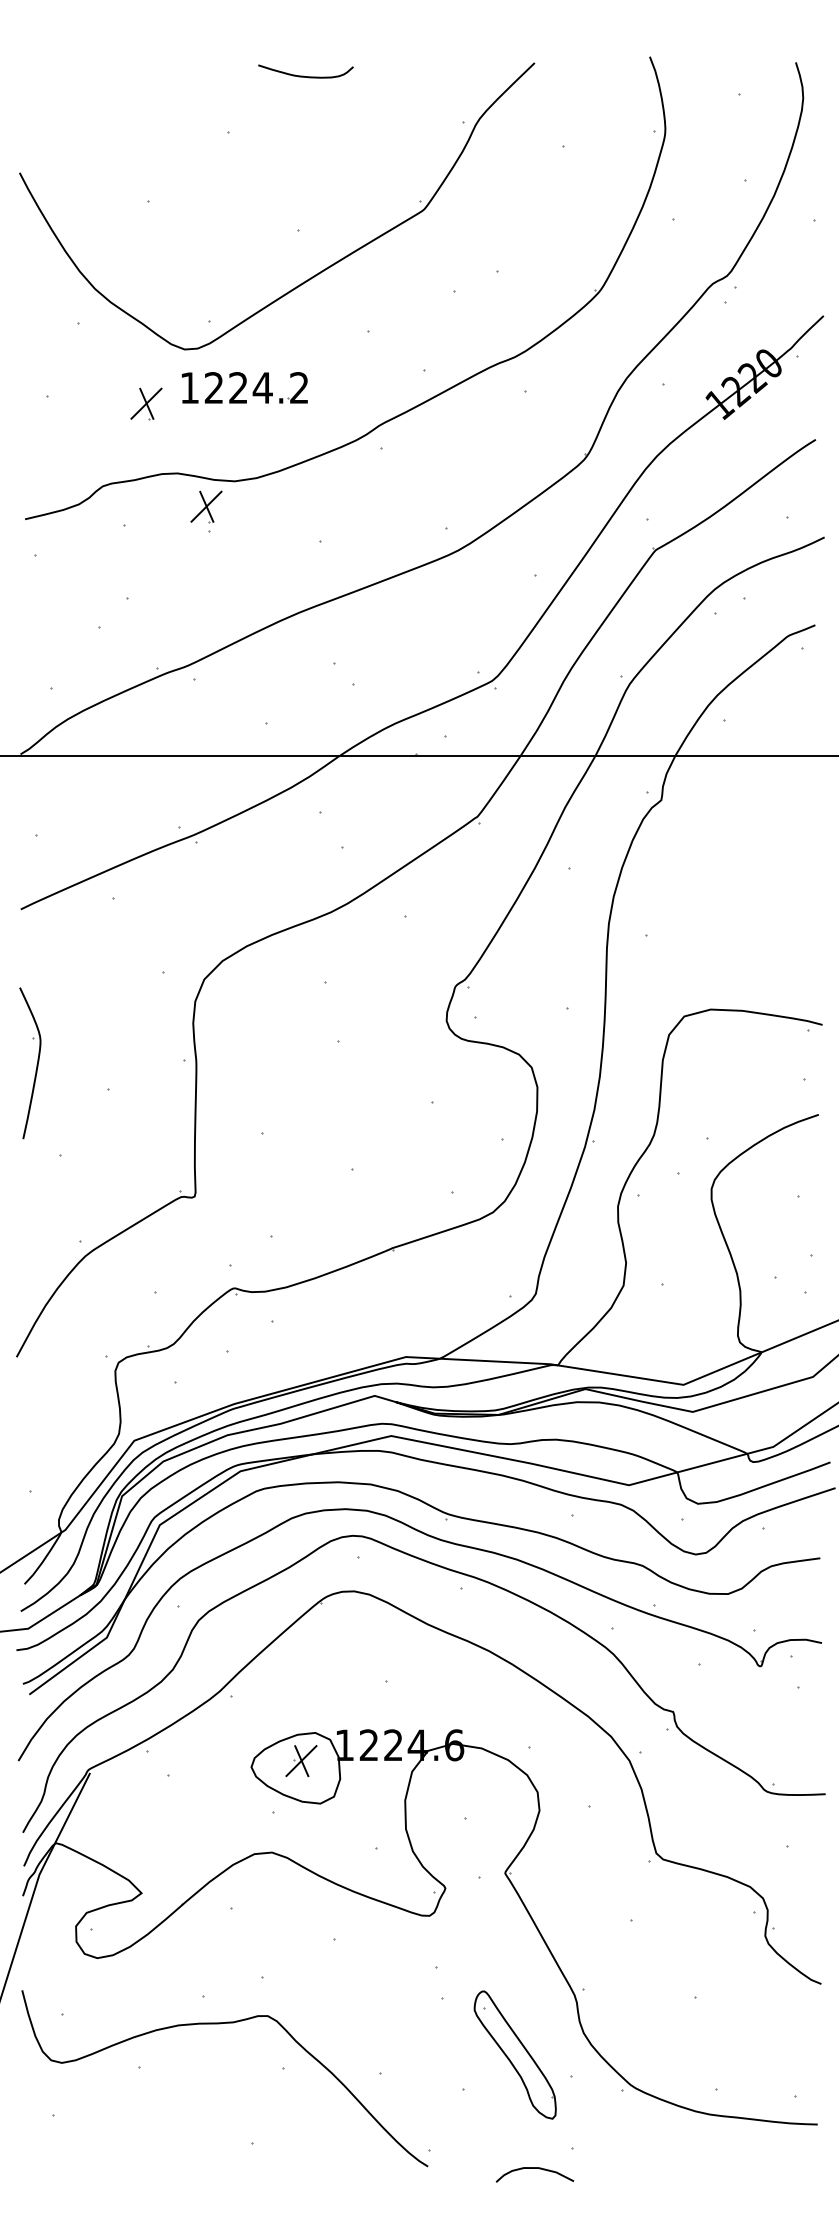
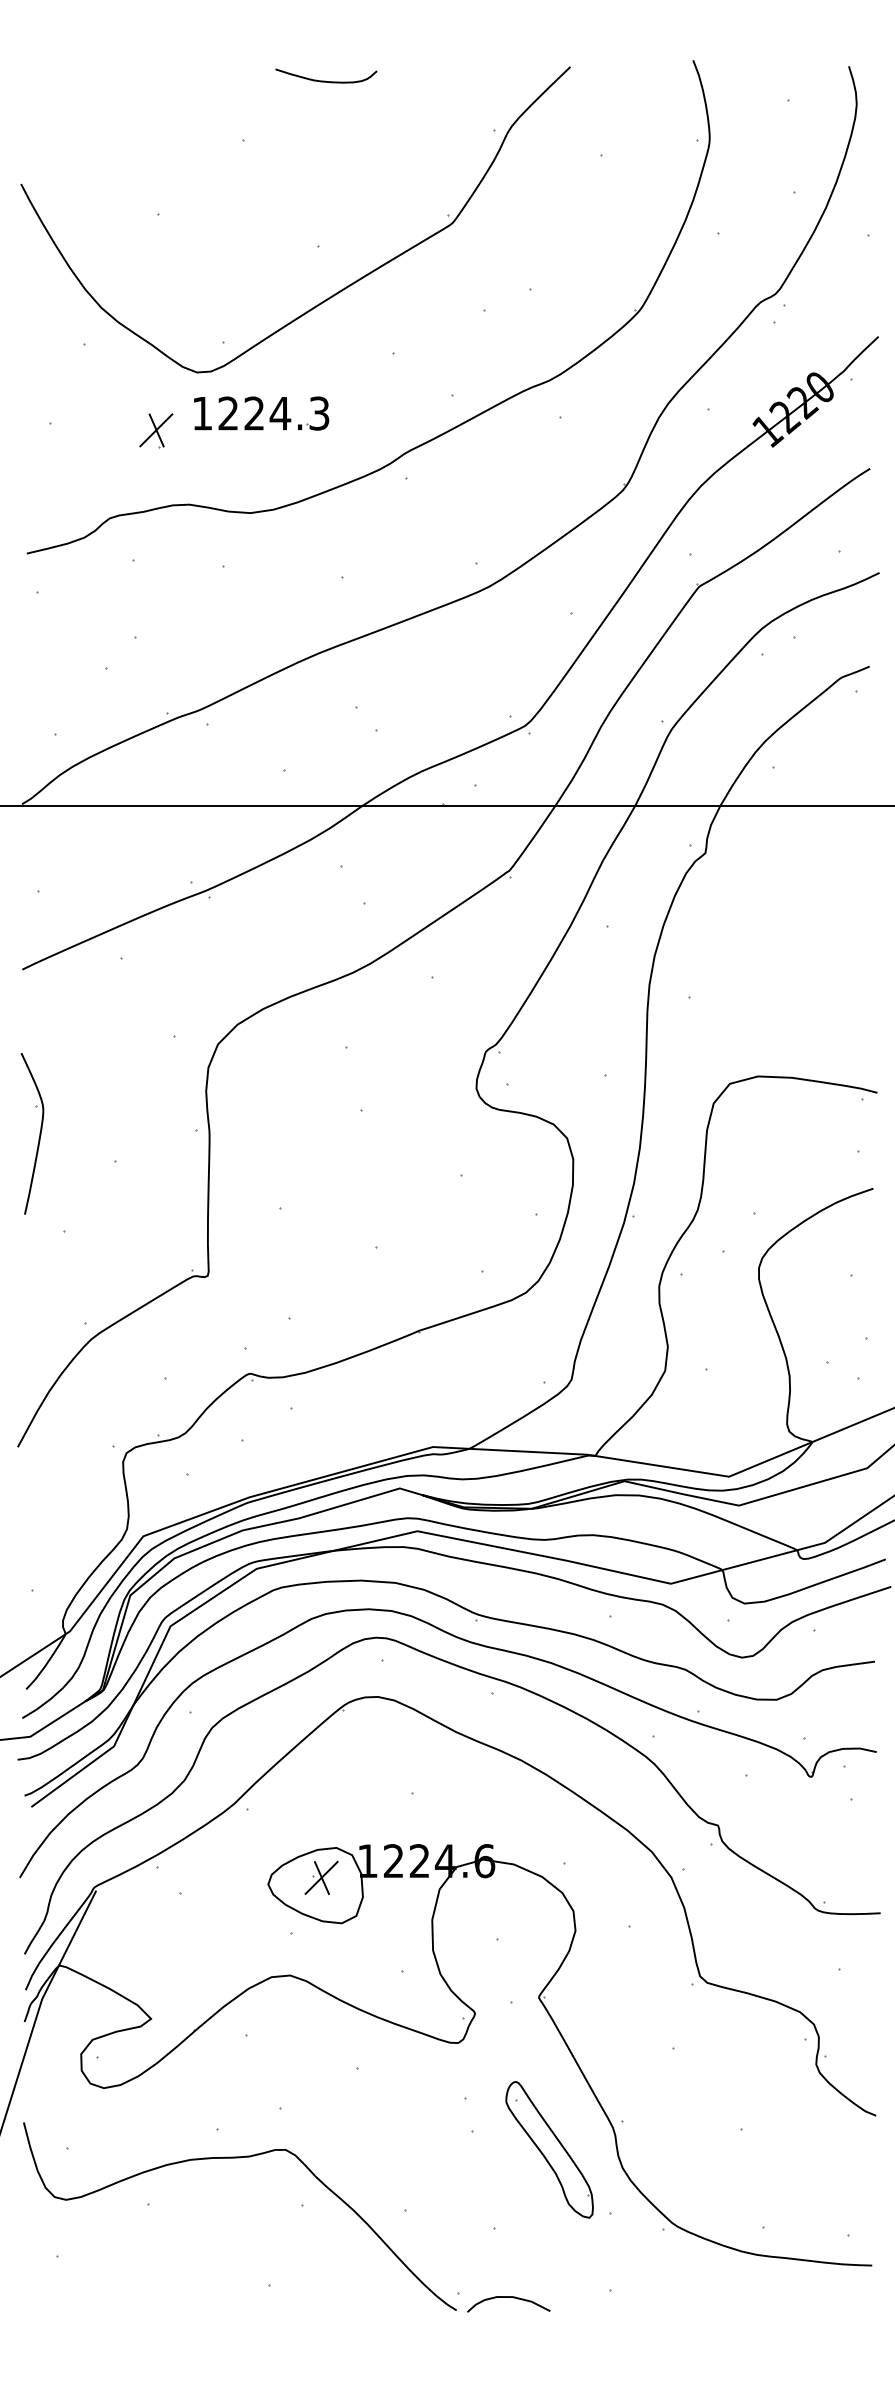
text: (299, 388) -> (319, 414), 1224.2 -> 1224.3
part: (206, 506) -> (220, 539), removed
part: (514, 2054) -> (548, 2149), moved
curve: (534, 2168) -> (508, 2297), moved

